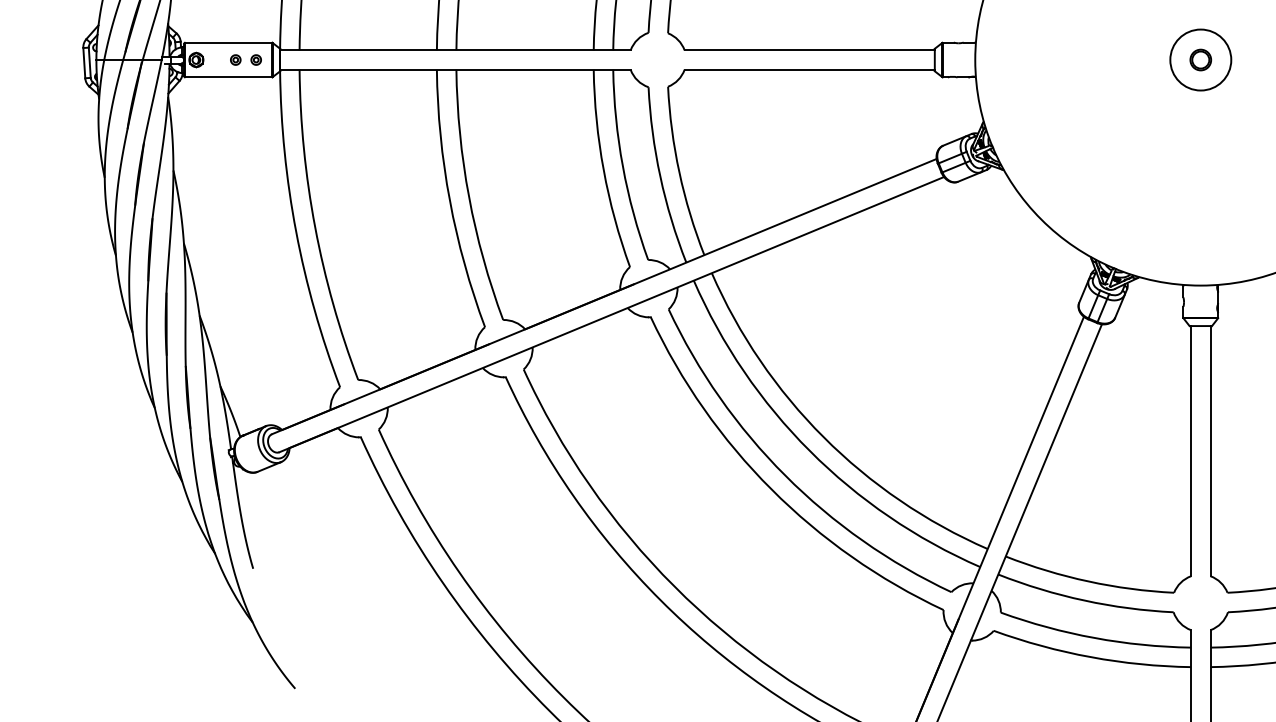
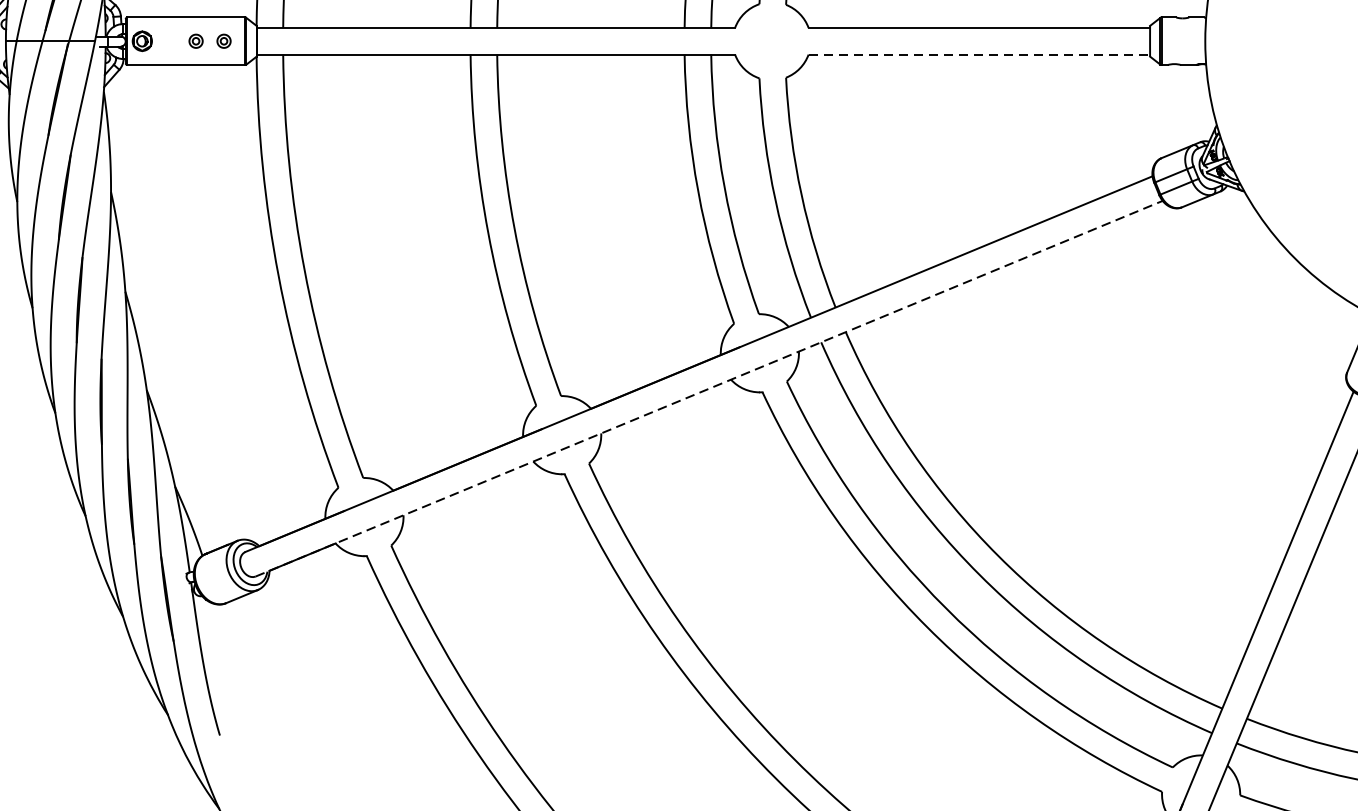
line: (810, 69) -> (980, 54), solid -> dashed
line: (611, 314) -> (708, 388), solid -> dashed

